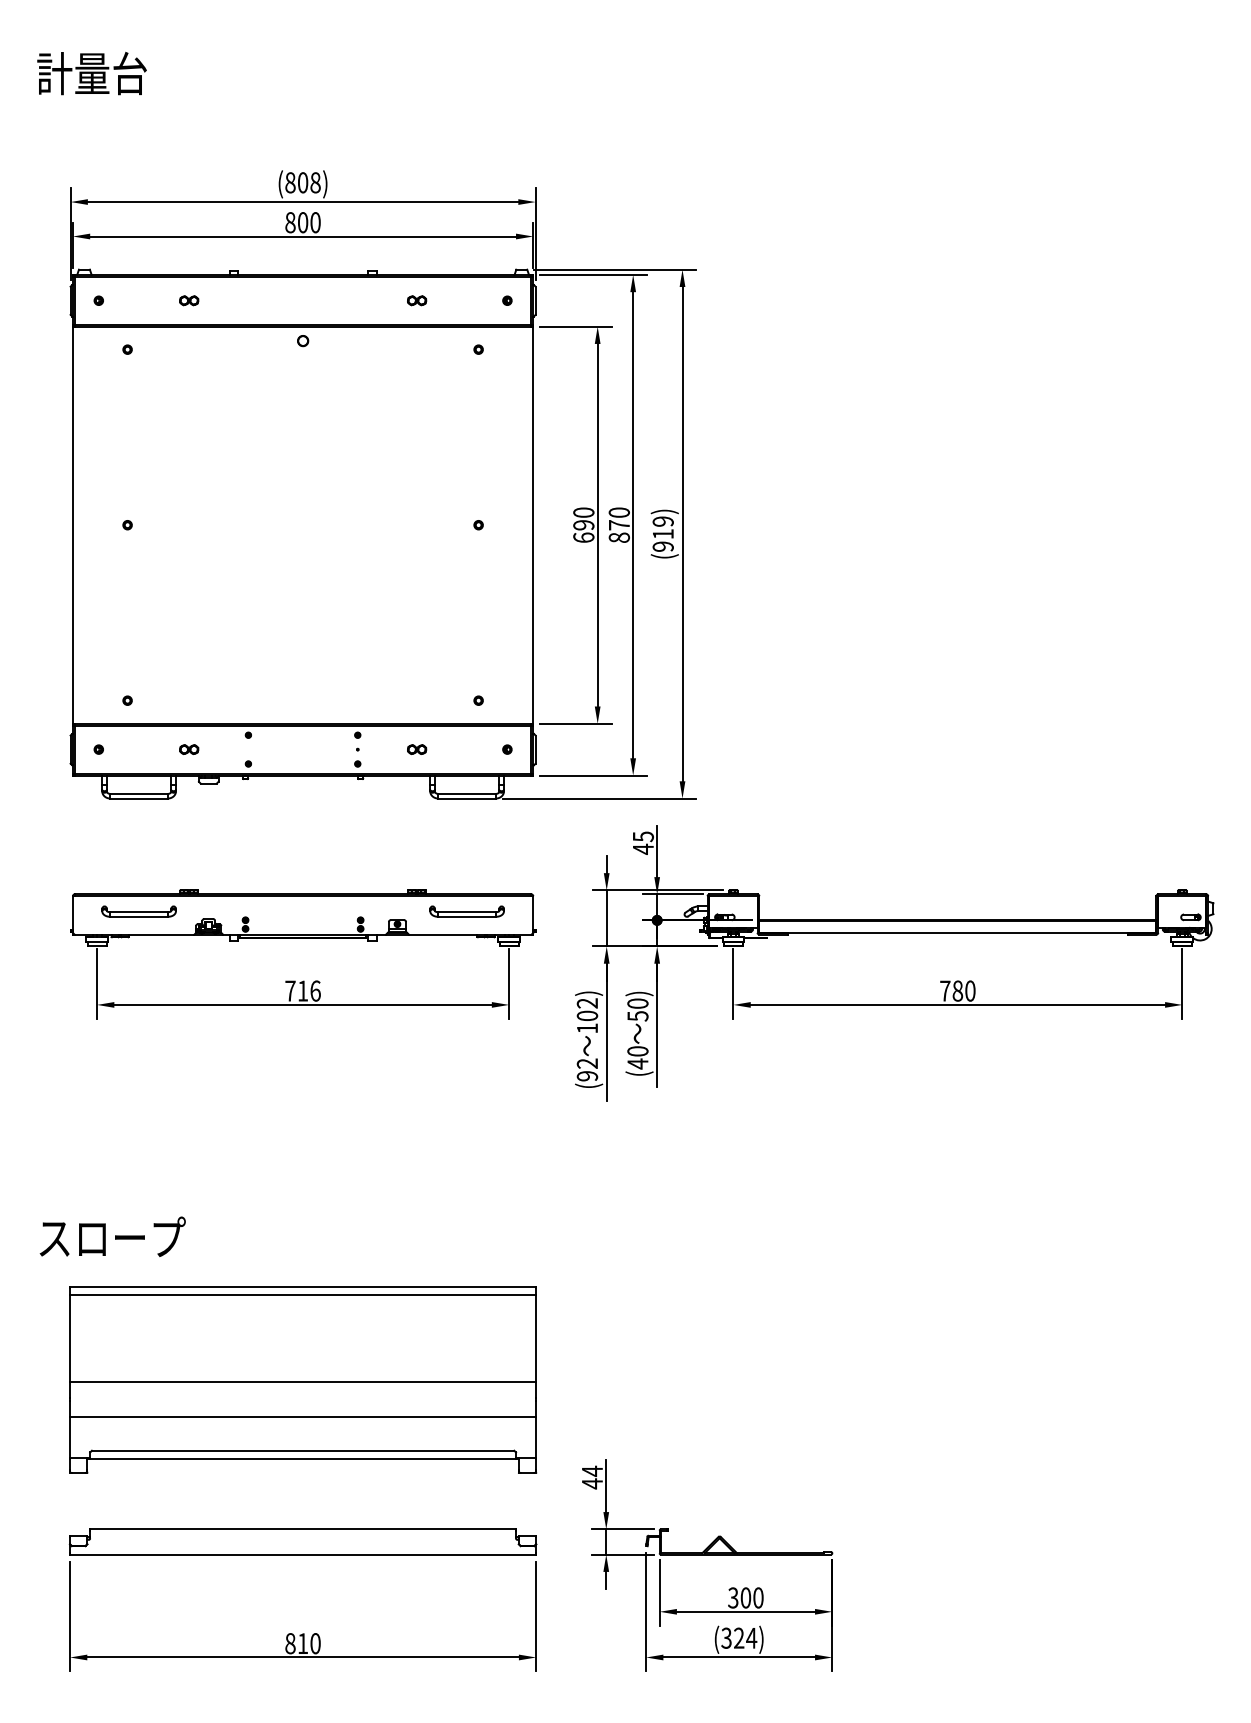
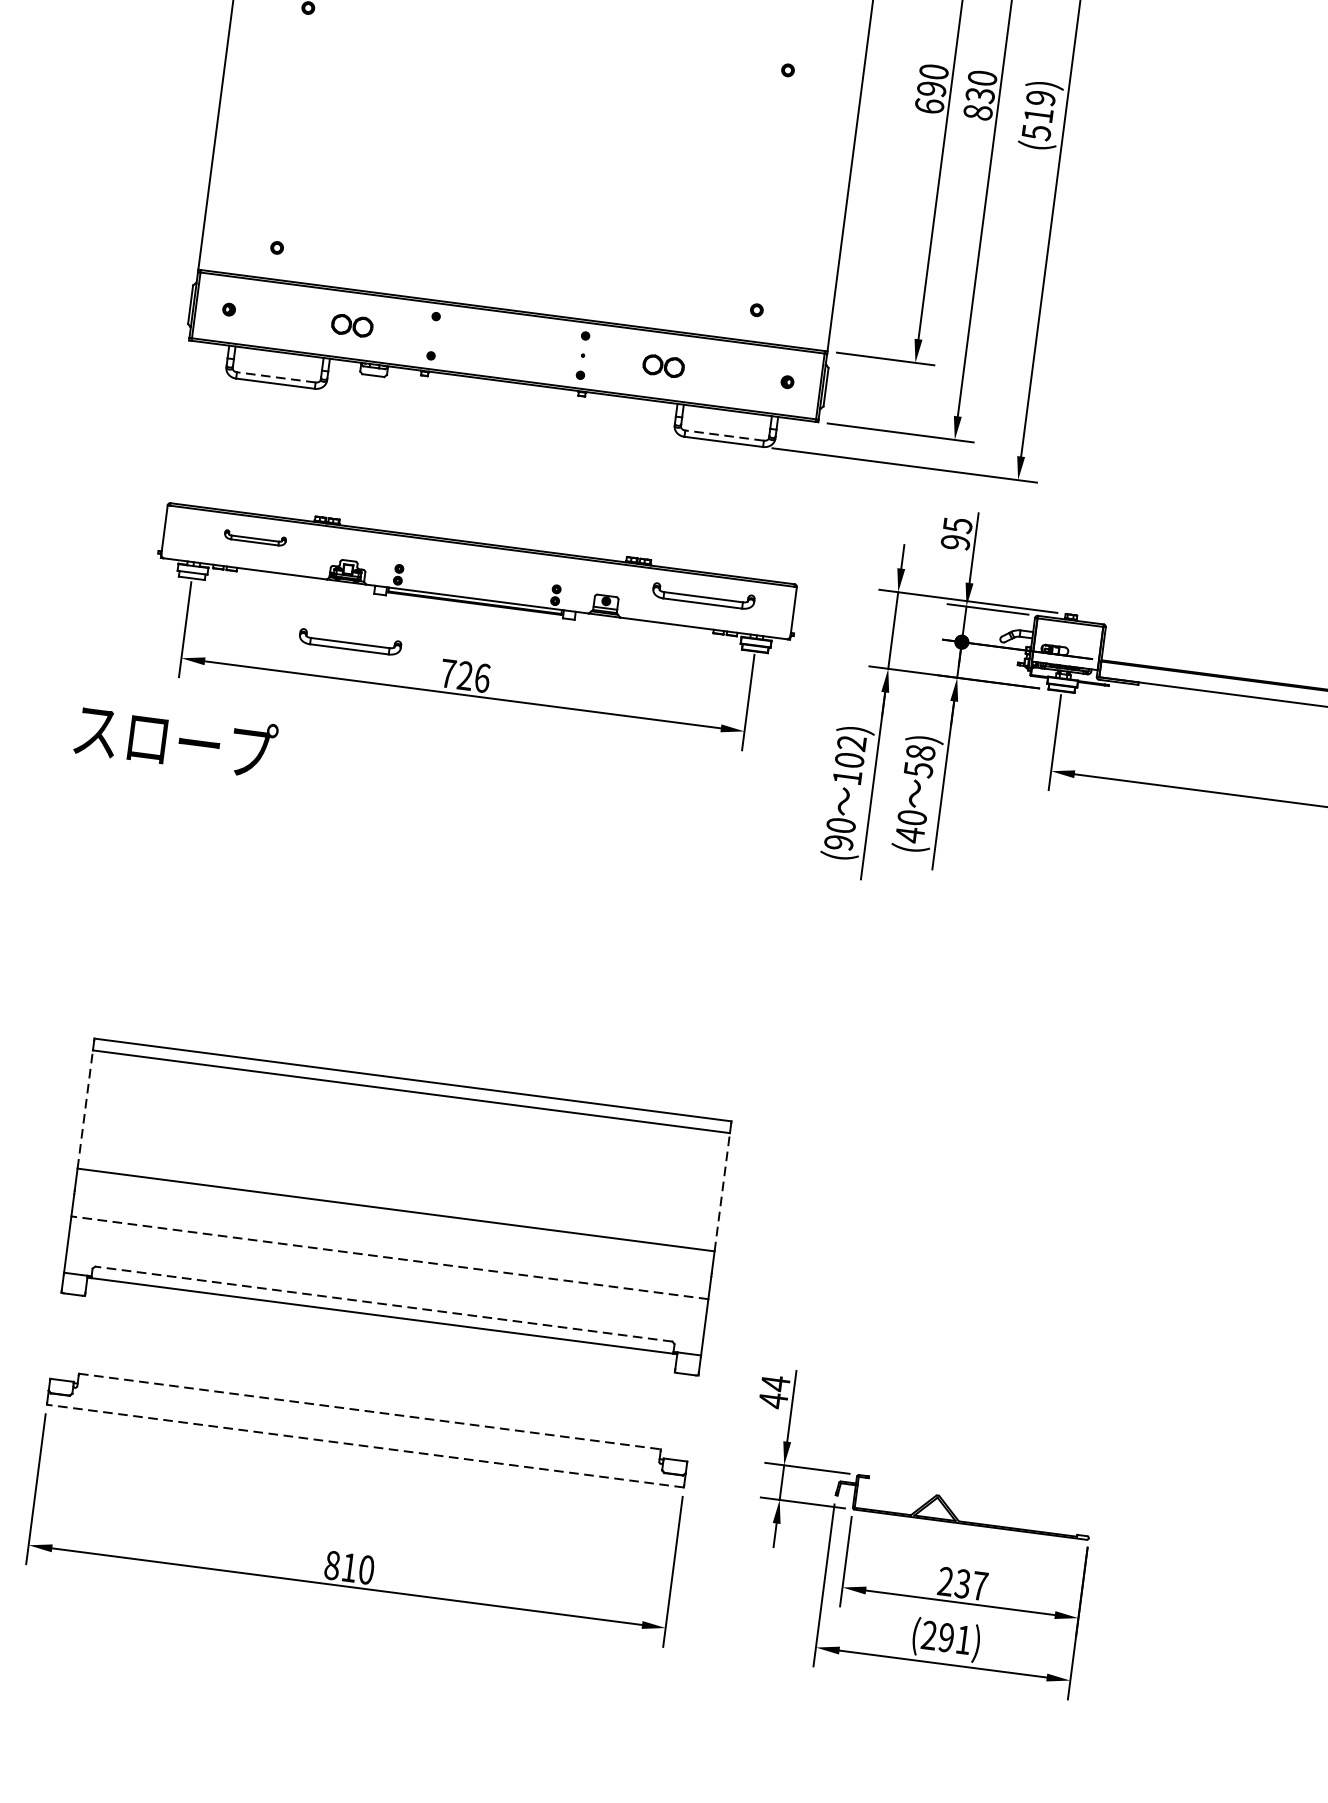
text: (618, 525) -> (979, 95), 870 -> 830
text: (662, 546) -> (1035, 132), (919) -> (519)
part: (189, 749) -> (353, 325), size x1.6
part: (417, 749) -> (664, 366), size x1.6
line: (139, 793) -> (276, 376), solid -> dashed
line: (467, 793) -> (725, 435), solid -> dashed
text: (642, 848) -> (954, 541), 45 -> 95
part: (138, 911) -> (254, 537), size x0.6
part: (216, 977) -> (349, 641), added
text: (302, 990) -> (464, 675), 716 -> 726
text: (638, 1003) -> (921, 752), 50) -> 58)
text: (587, 1063) -> (841, 825), (92 -> (90
text: (112, 1236) -> (175, 738), moved
line: (70, 1338) -> (85, 1109), solid -> dashed
line: (536, 1338) -> (722, 1192), solid -> dashed
line: (302, 1416) -> (389, 1257), solid -> dashed
line: (302, 1450) -> (383, 1303), solid -> dashed
line: (303, 1529) -> (370, 1411), solid -> dashed
line: (302, 1554) -> (364, 1445), solid -> dashed
text: (745, 1597) -> (962, 1583), 300 -> 237
text: (739, 1638) -> (946, 1638), (324) -> (291)

